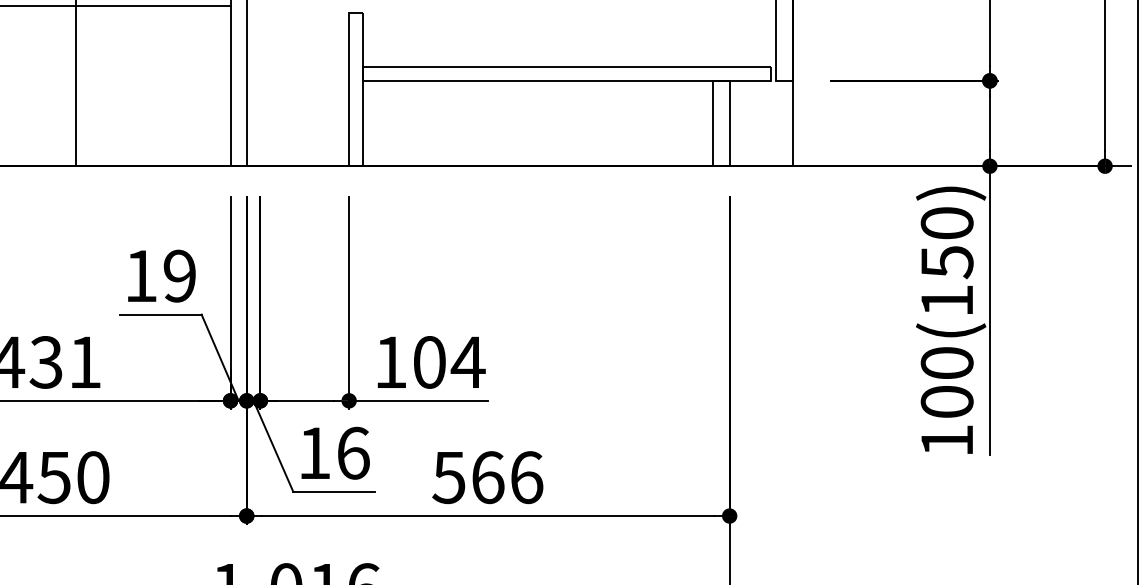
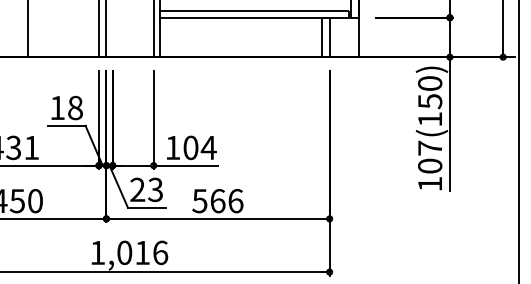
text: (179, 275) -> (75, 107), 19 -> 18
text: (947, 361) -> (430, 147), 100(150) -> 107(150)
text: (333, 452) -> (146, 189), 16 -> 23

